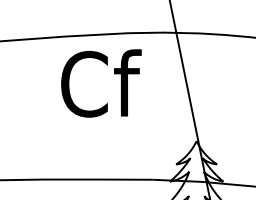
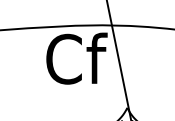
text: (101, 83) -> (77, 58), moved

